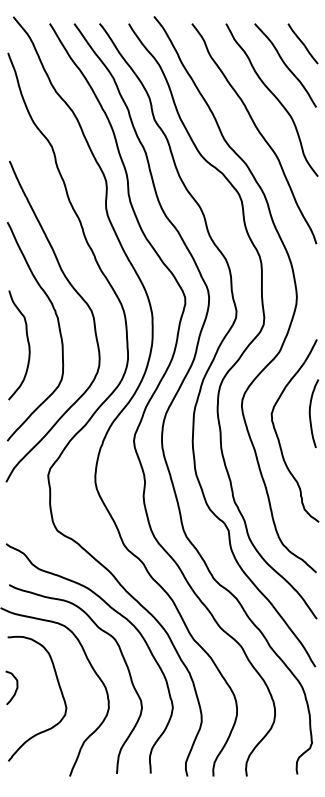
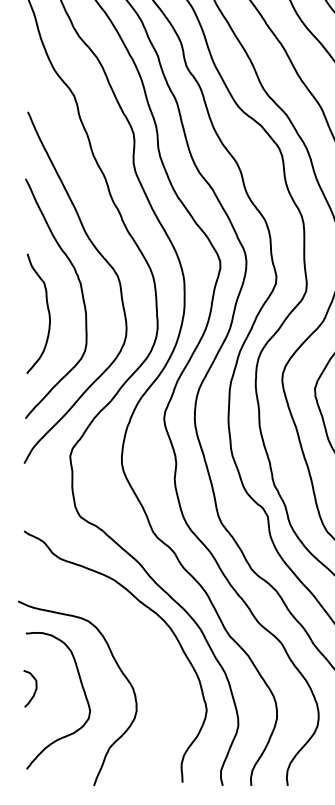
curve: (122, 658) -> (151, 656), removed

